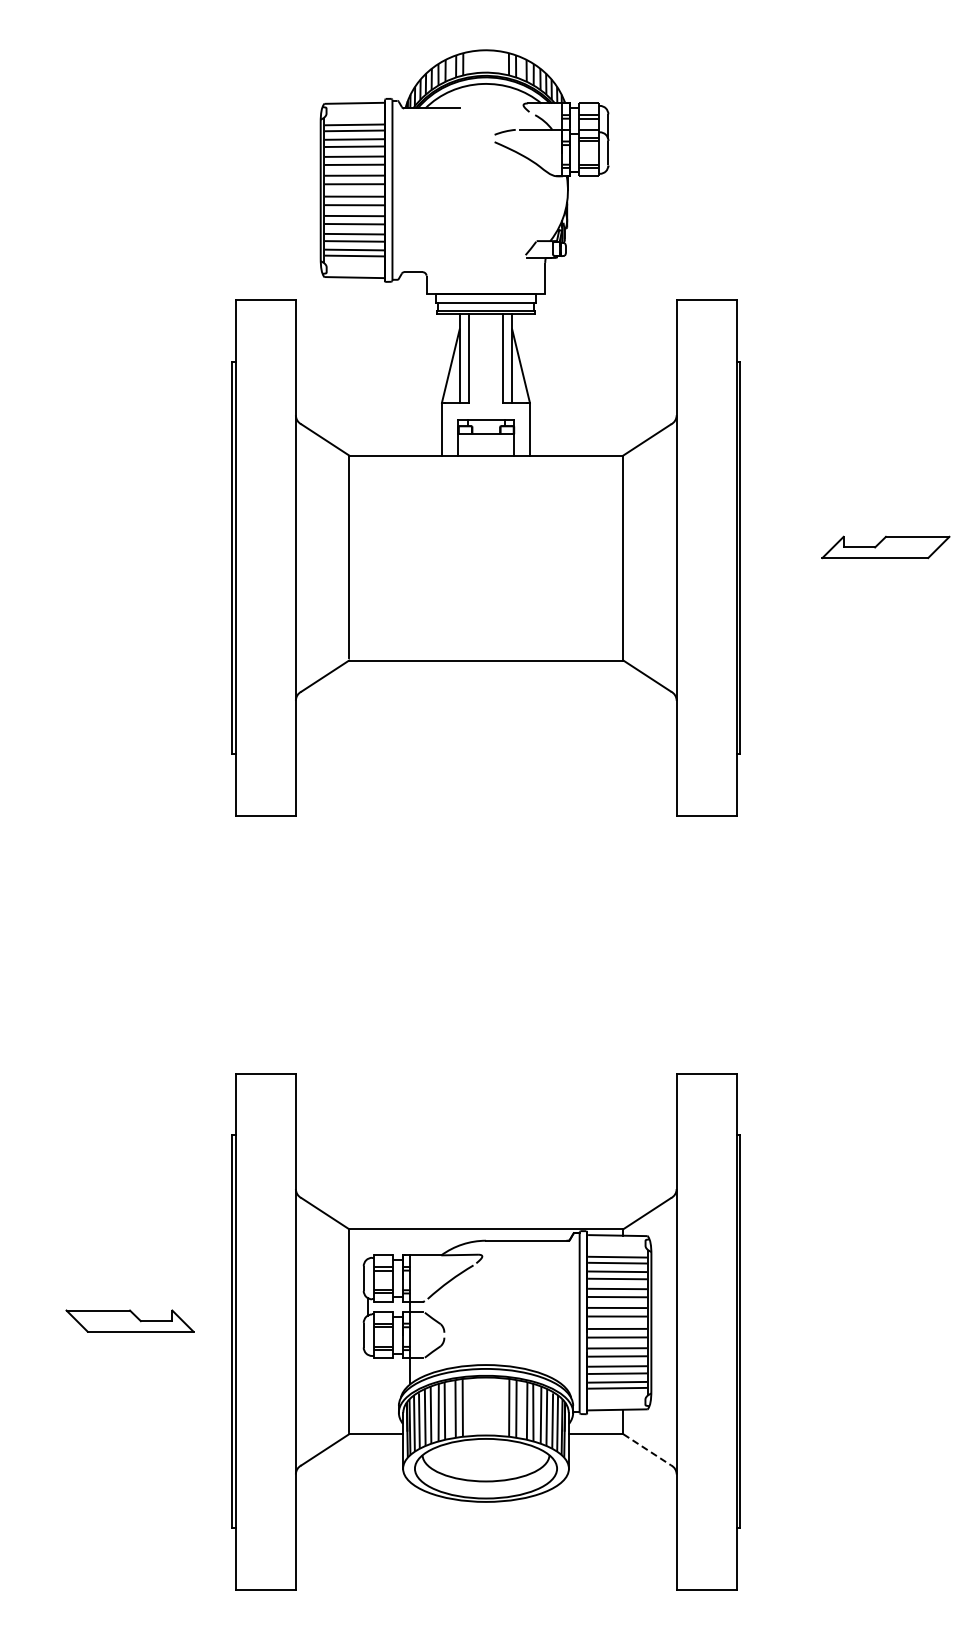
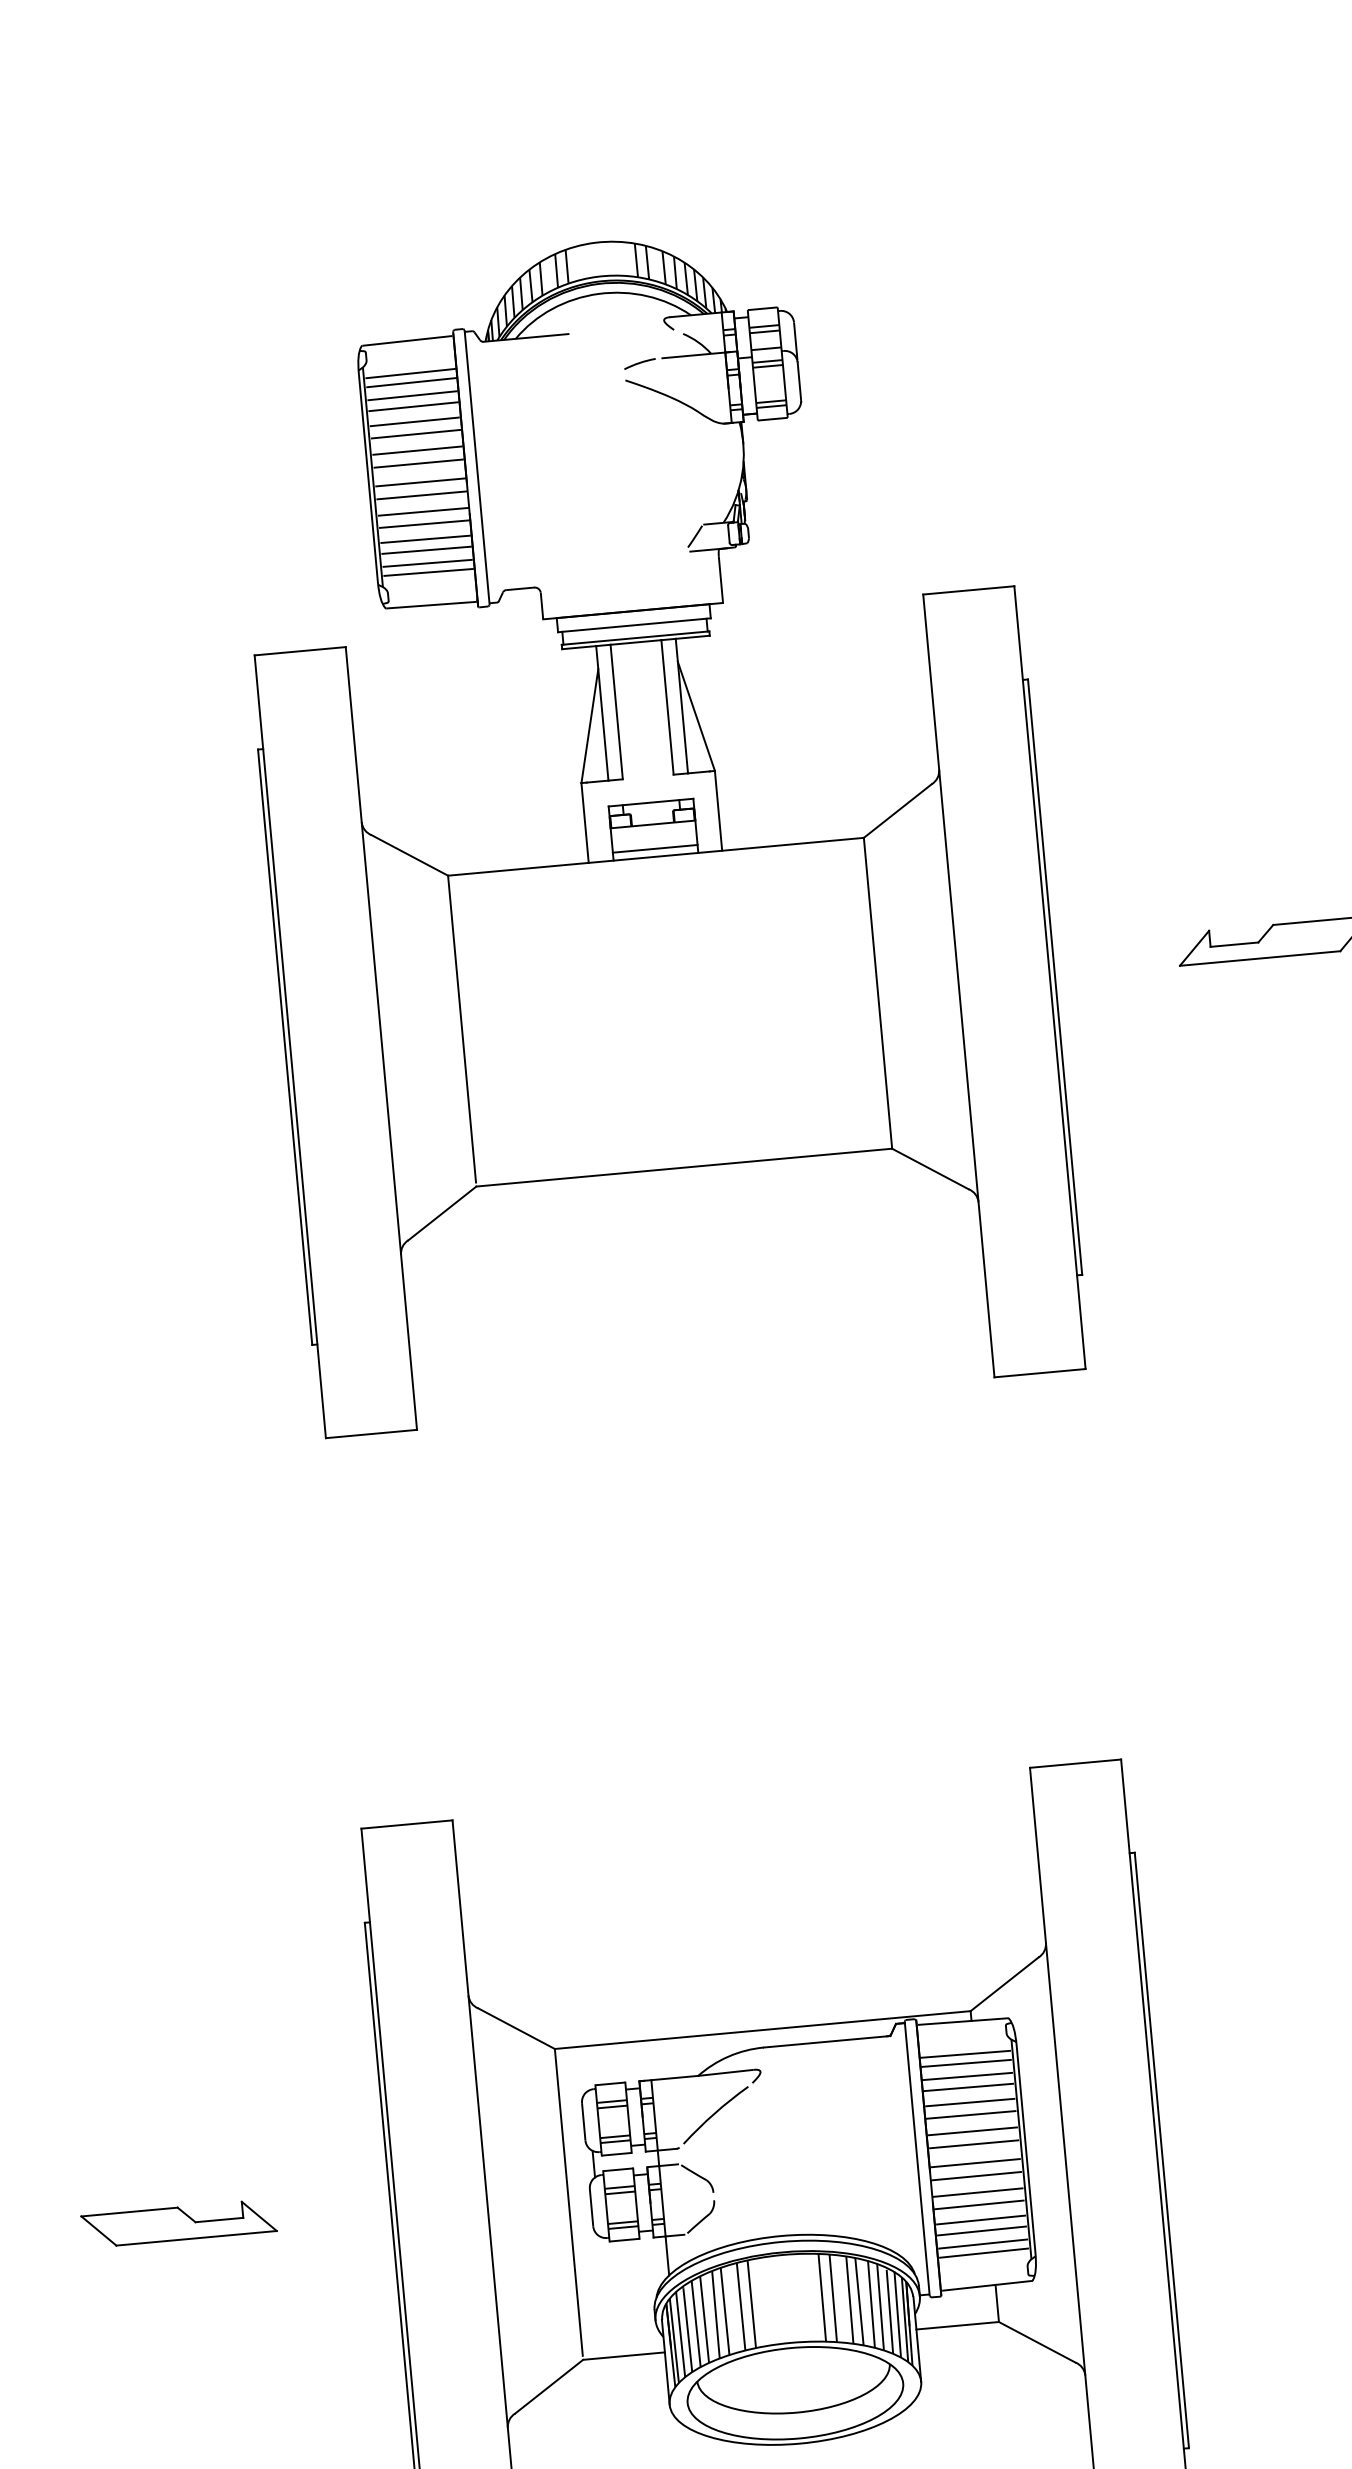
line: (486, 450) -> (655, 849), added
part: (129, 1320) -> (178, 2222), moved
line: (647, 1450) -> (1037, 2343), dashed -> solid

